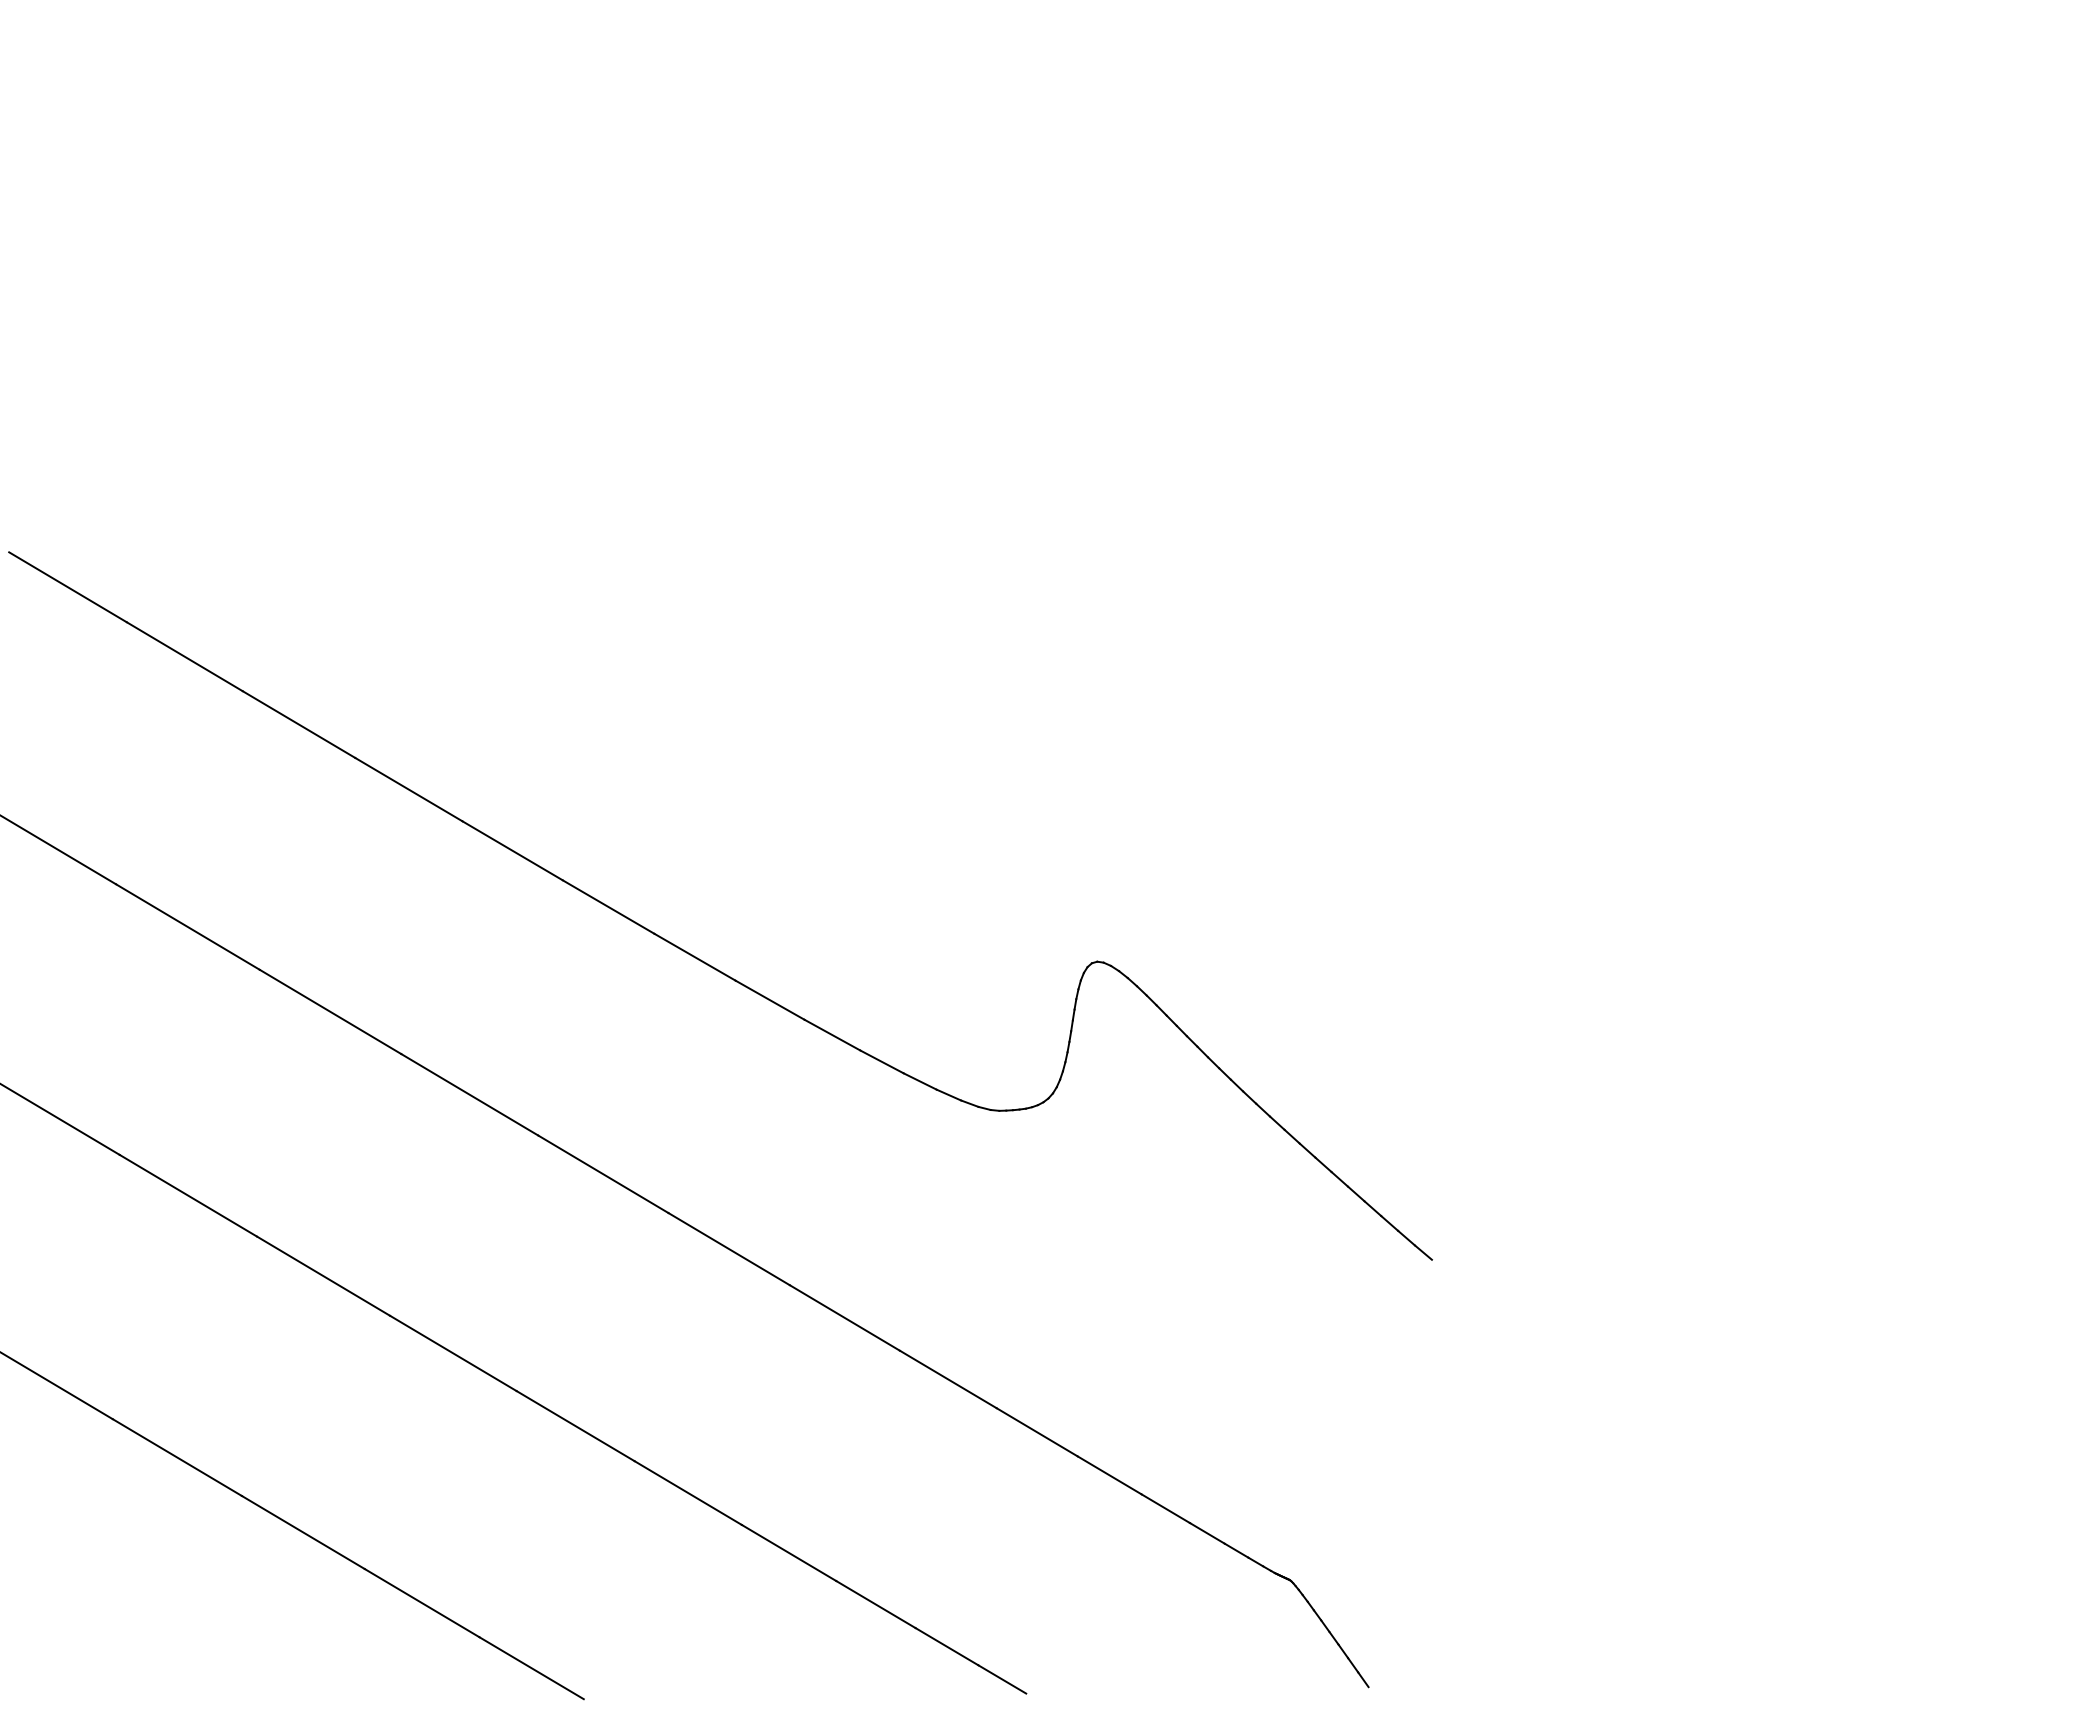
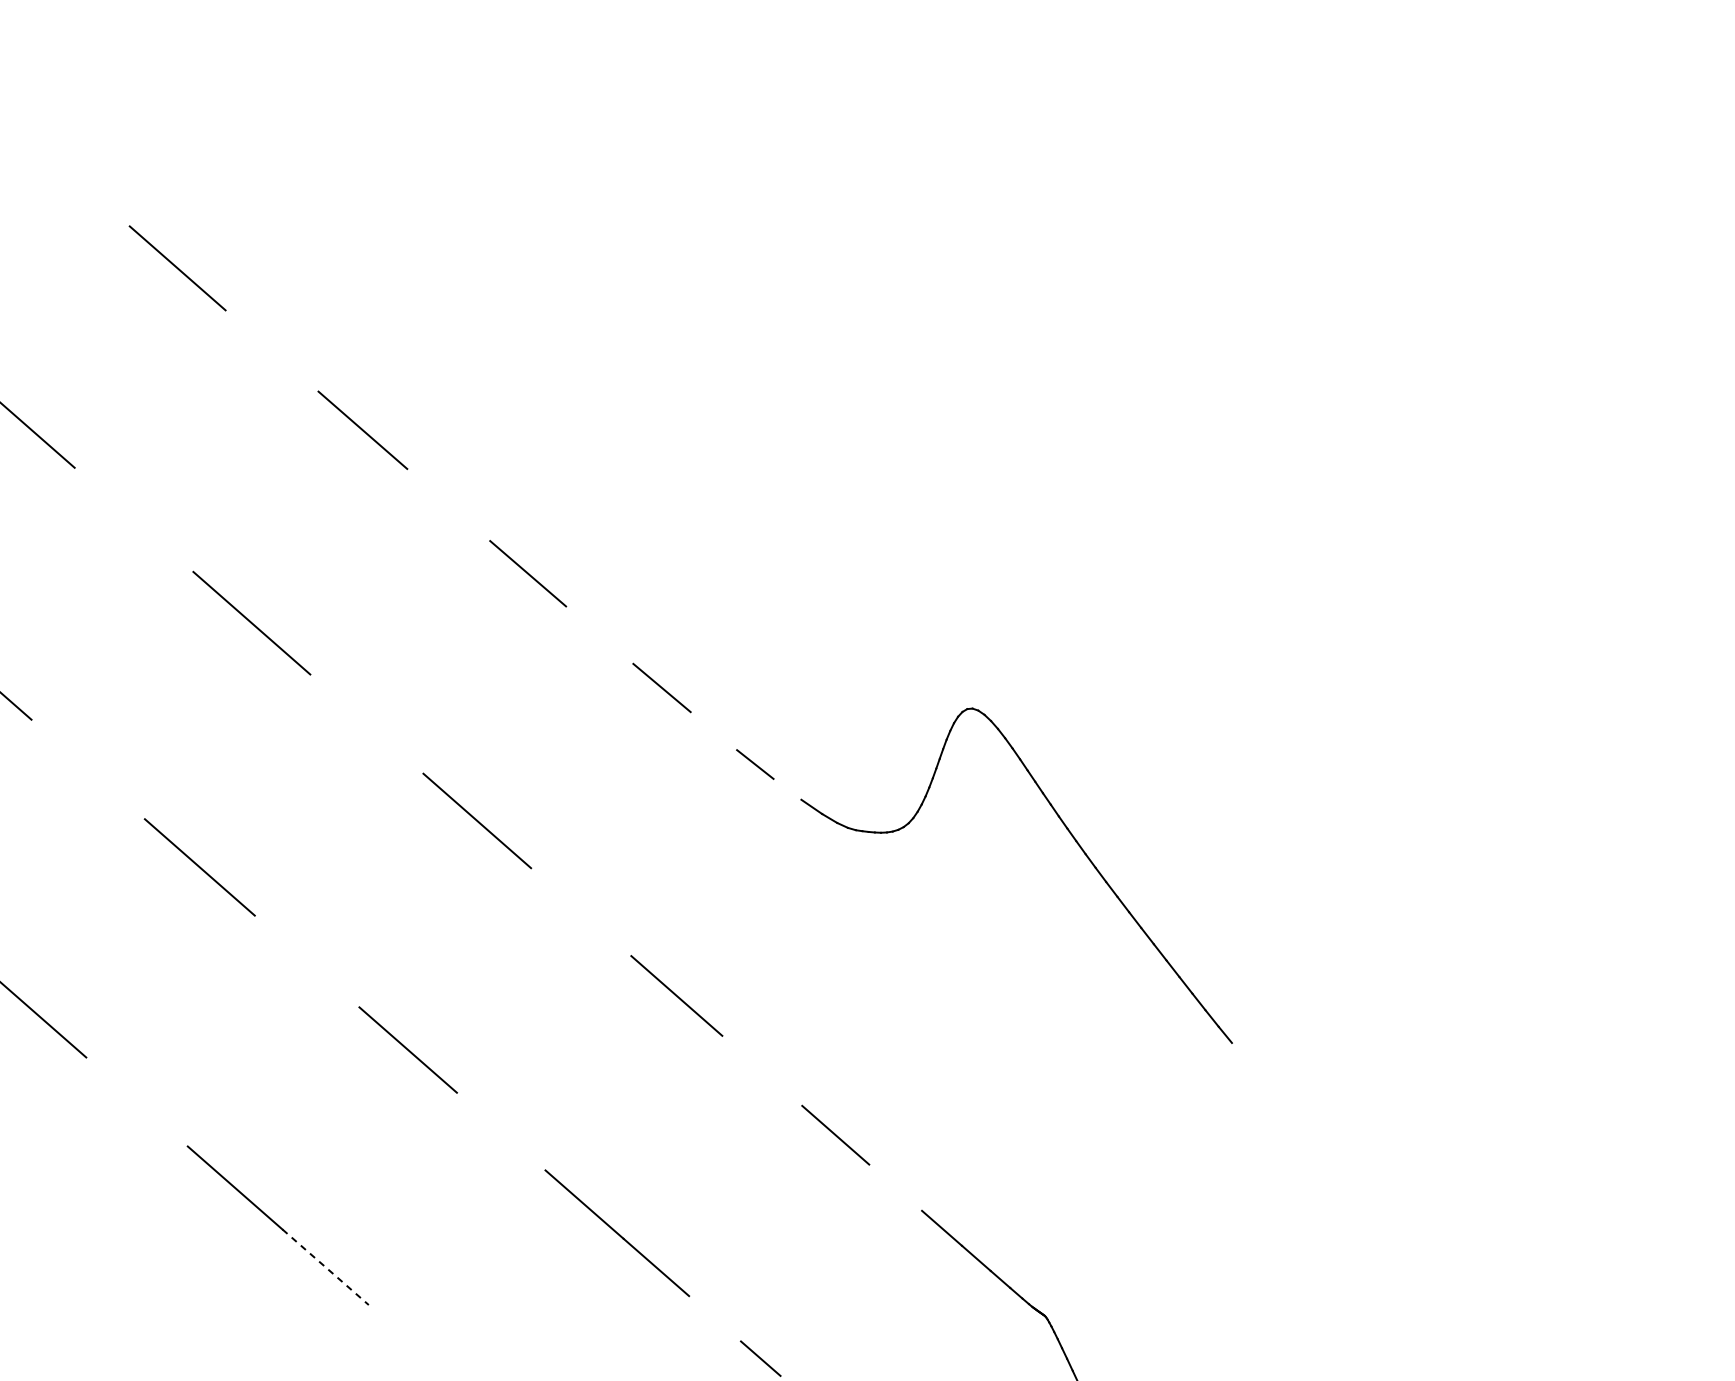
line: (67, 587) -> (80, 183), removed
line: (298, 724) -> (271, 350), removed
line: (512, 850) -> (448, 504), removed
line: (187, 926) -> (133, 519), removed
line: (694, 956) -> (599, 634), removed
line: (832, 1034) -> (714, 730), removed
line: (919, 1081) -> (786, 789), removed
line: (469, 1094) -> (366, 723), removed
line: (188, 1195) -> (88, 769), removed
line: (728, 1249) -> (580, 912), removed
line: (453, 1353) -> (307, 961), removed
line: (947, 1379) -> (761, 1070), removed
line: (1109, 1475) -> (895, 1187), removed
line: (687, 1492) -> (500, 1130), removed
line: (302, 1532) -> (136, 1101), removed
line: (946, 1646) -> (714, 1318), removed
line: (531, 1668) -> (325, 1267), solid -> dashed

